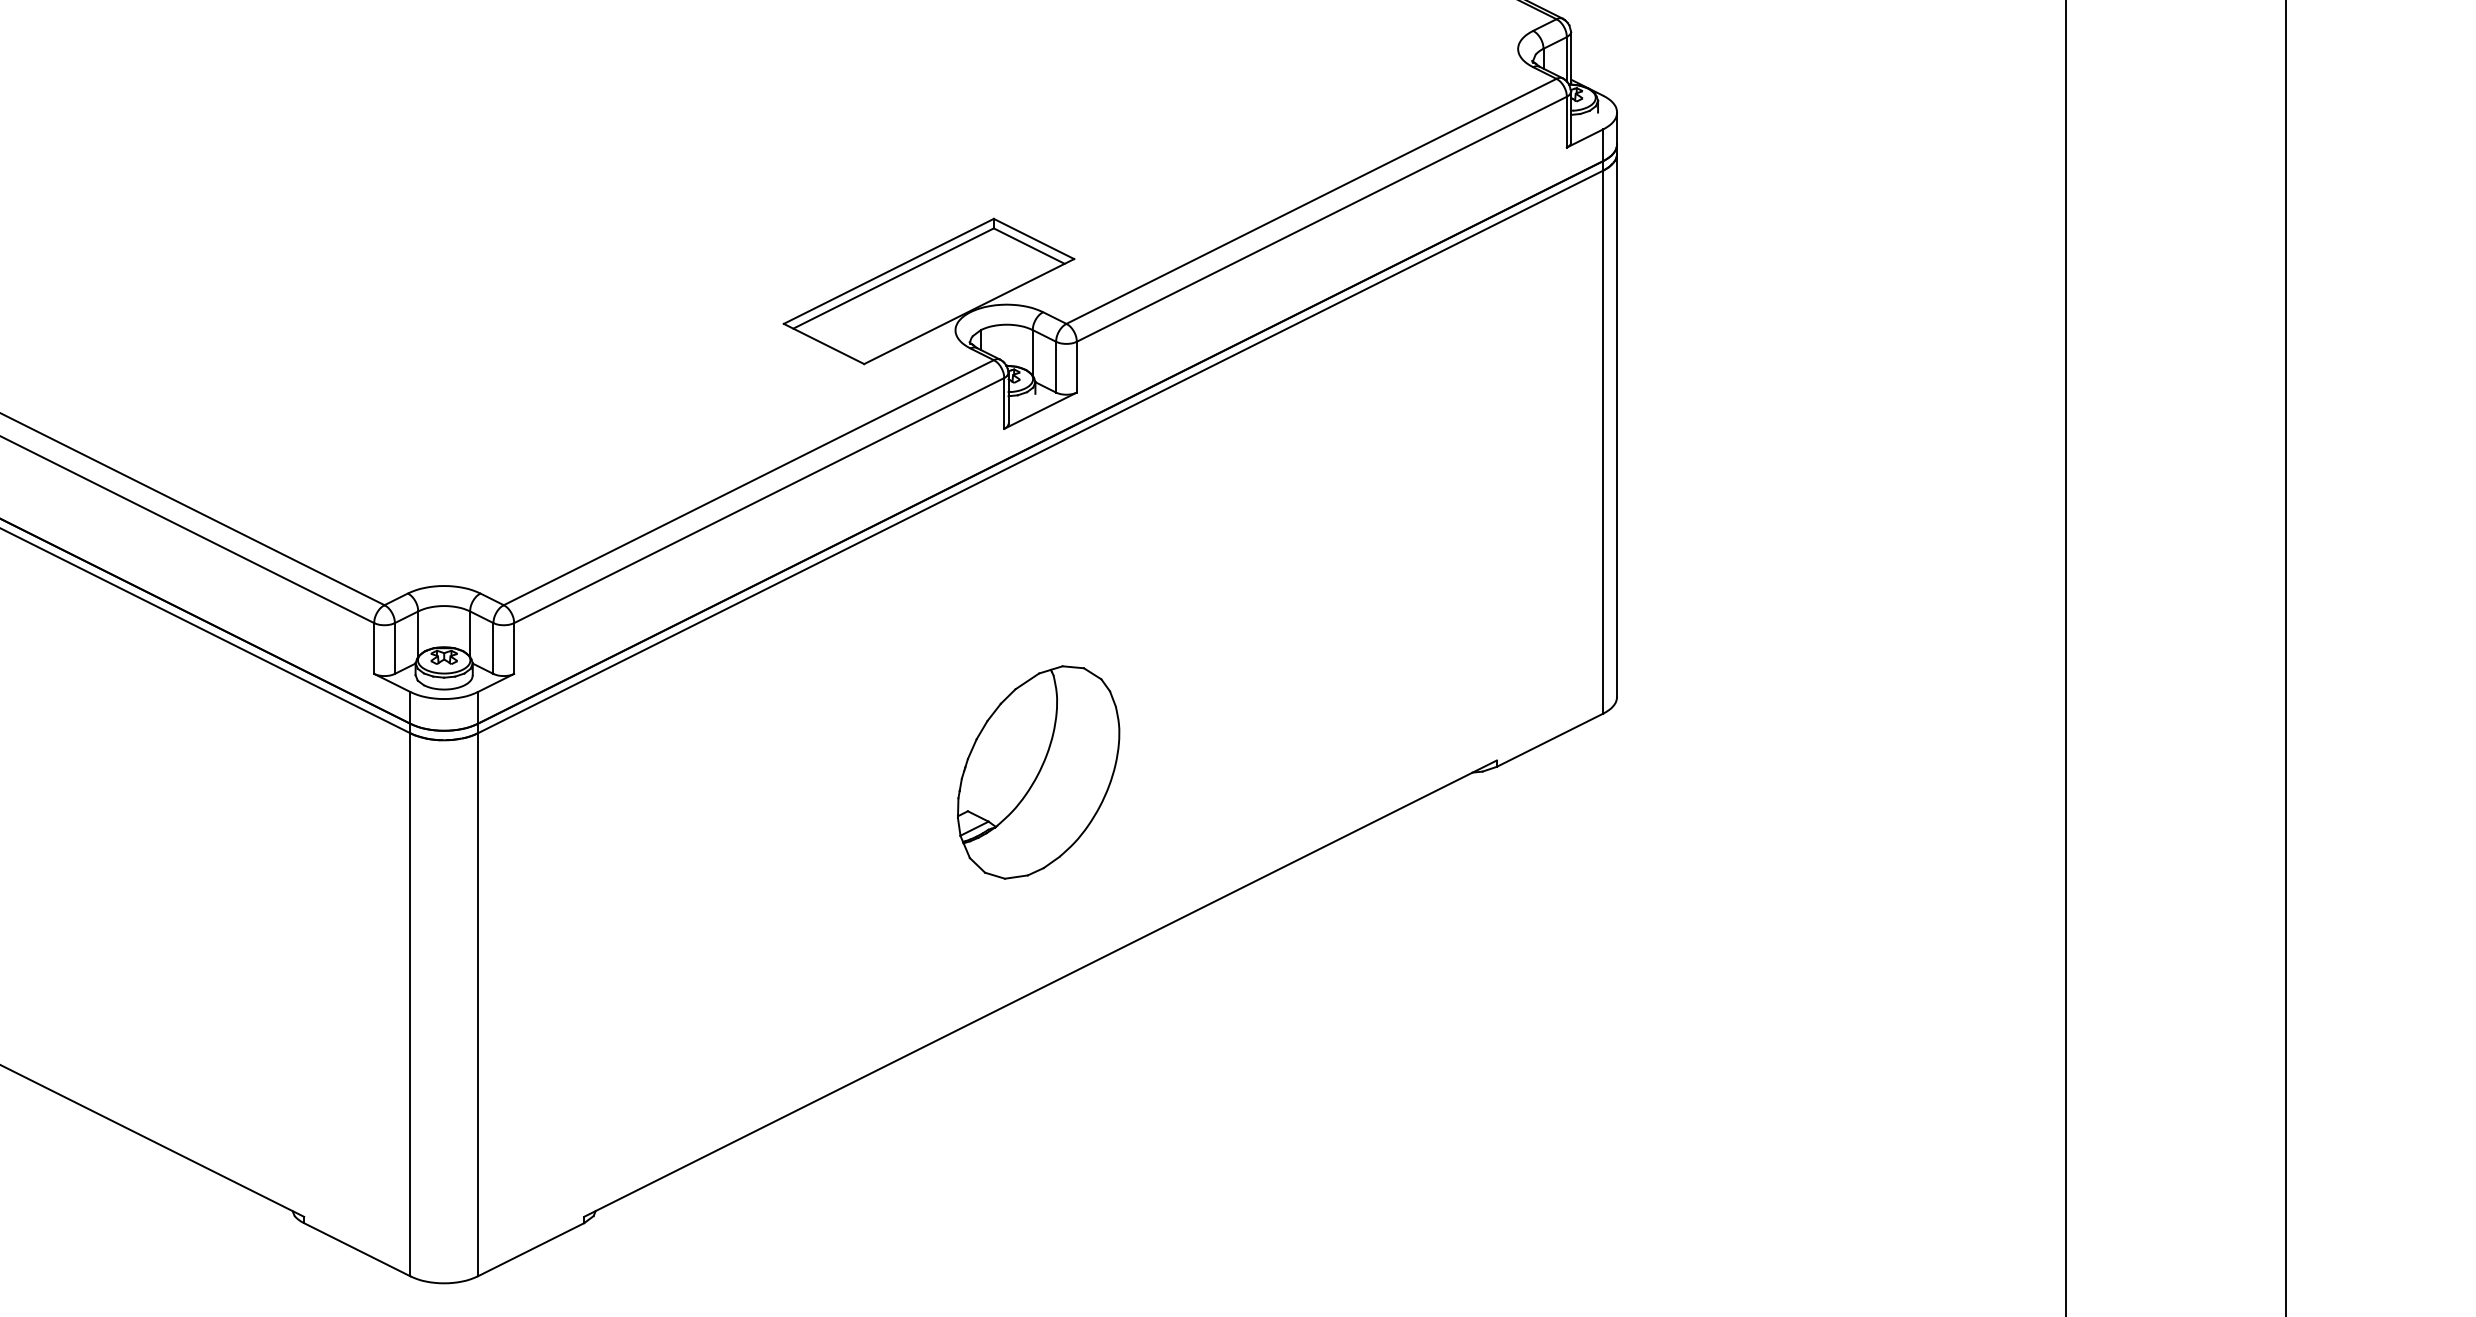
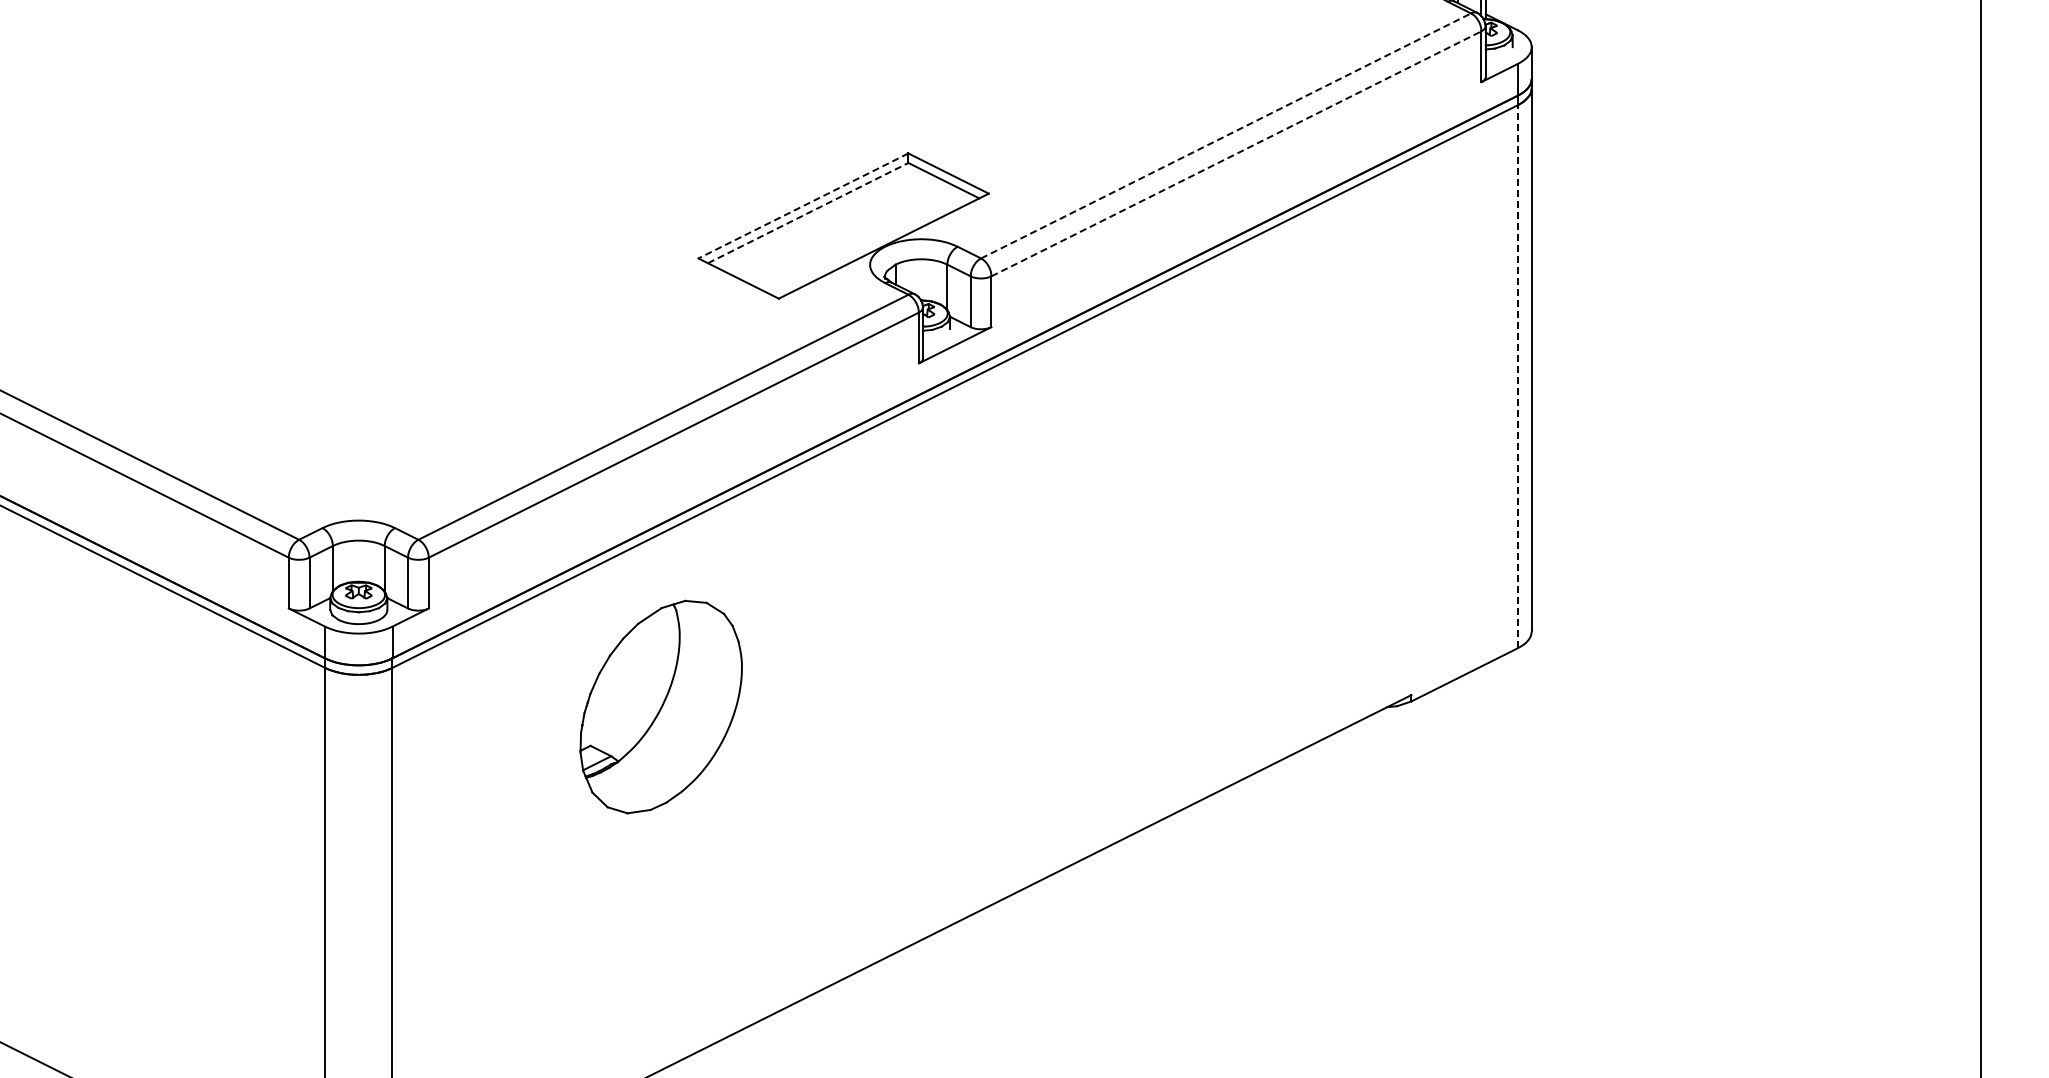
line: (1311, 201) -> (1226, 136), solid -> dashed
line: (1321, 219) -> (1236, 154), solid -> dashed
line: (888, 271) -> (803, 206), solid -> dashed
line: (894, 278) -> (809, 213), solid -> dashed
line: (1603, 442) -> (1518, 377), solid -> dashed
part: (1038, 772) -> (661, 707), moved

